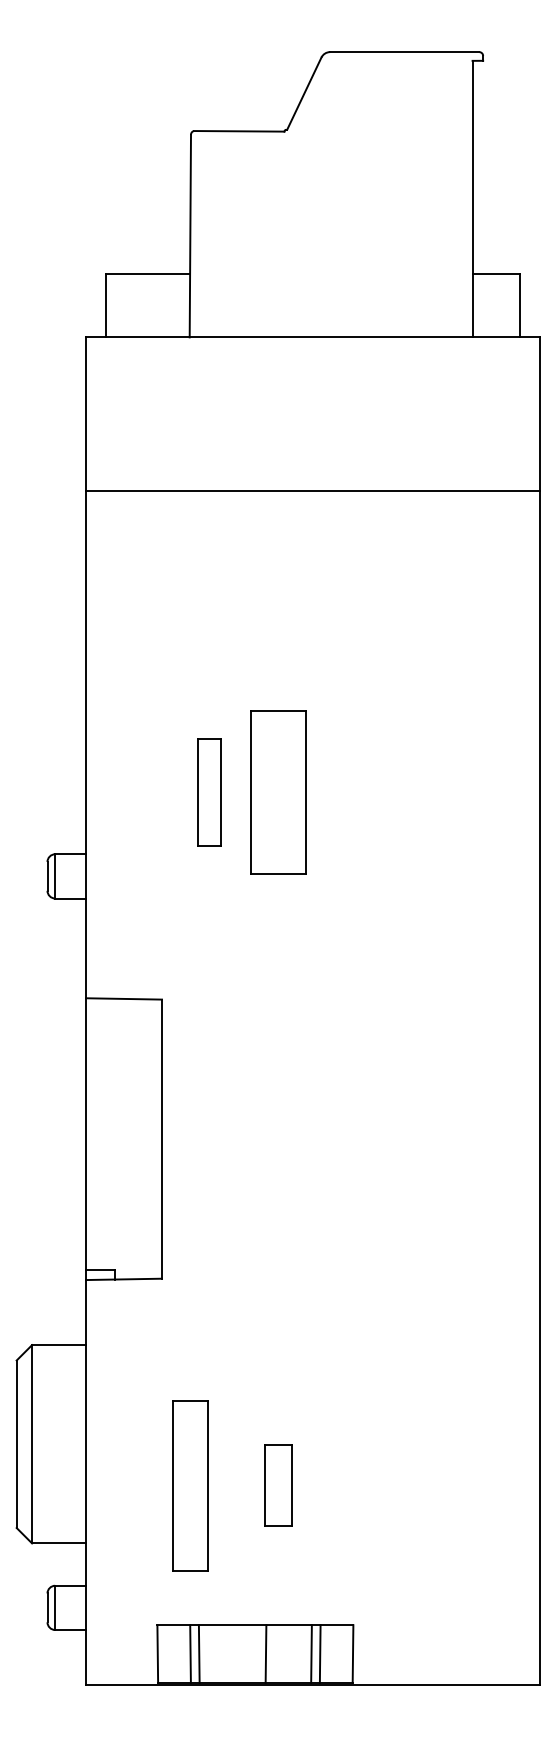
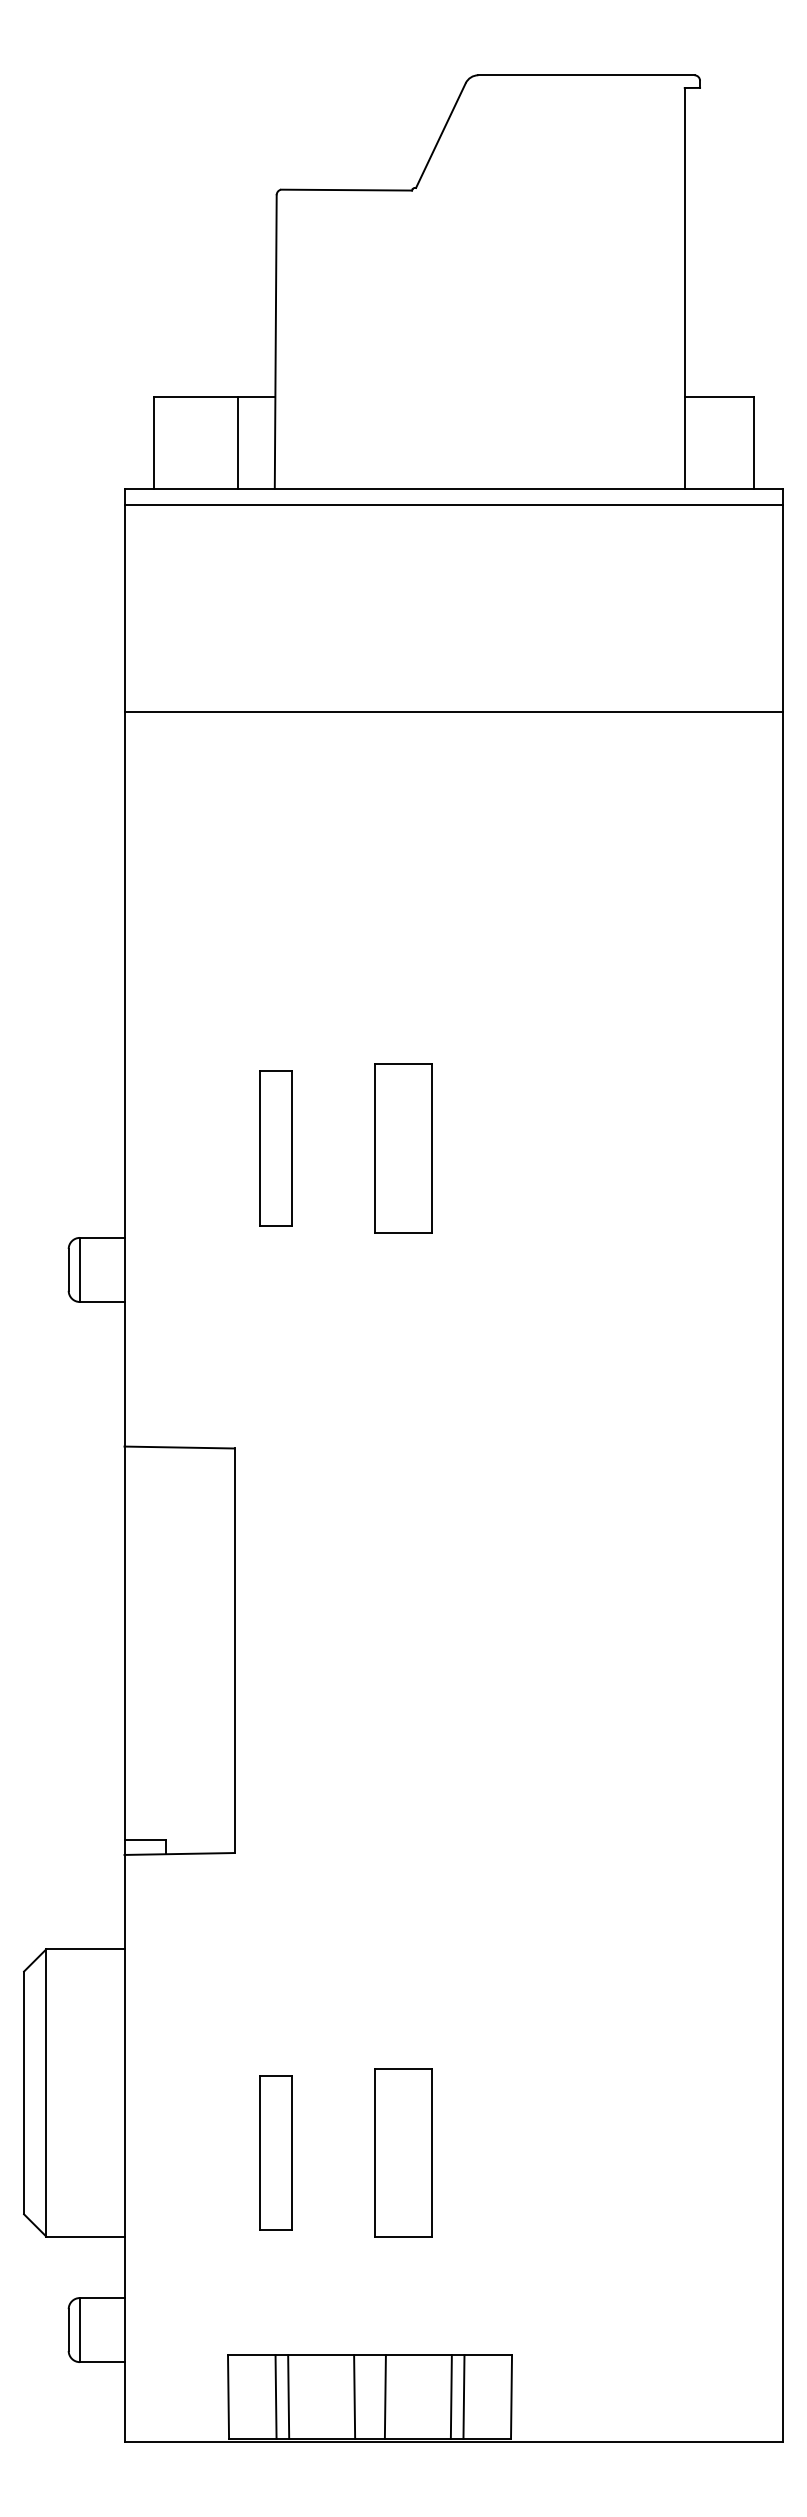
line: (163, 305) -> (236, 442), added
line: (313, 348) -> (454, 504), added
part: (209, 792) -> (275, 1148), moved
part: (278, 792) -> (403, 1148), size x0.71
part: (190, 1485) -> (275, 2152), size x0.62
part: (278, 1485) -> (403, 2152), size x1.43
line: (244, 1653) -> (354, 2396), added

